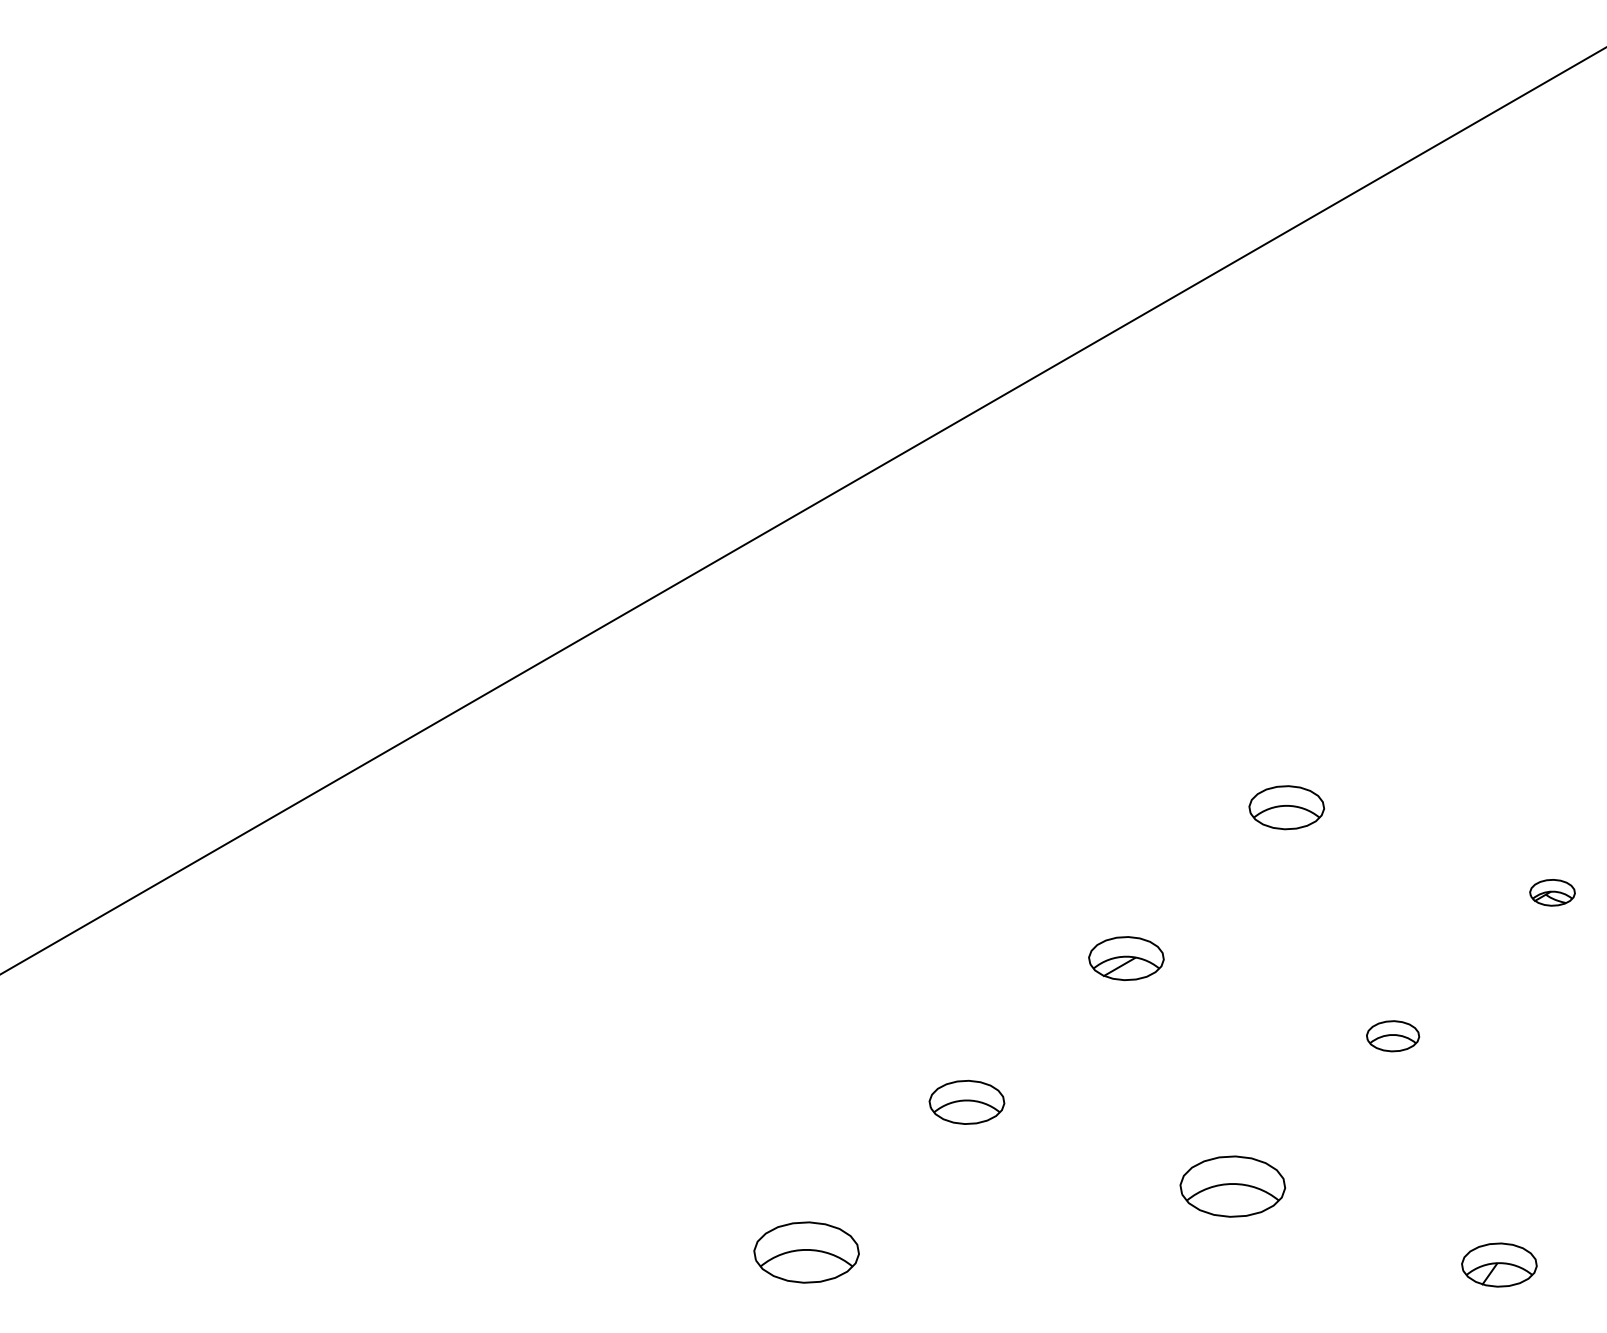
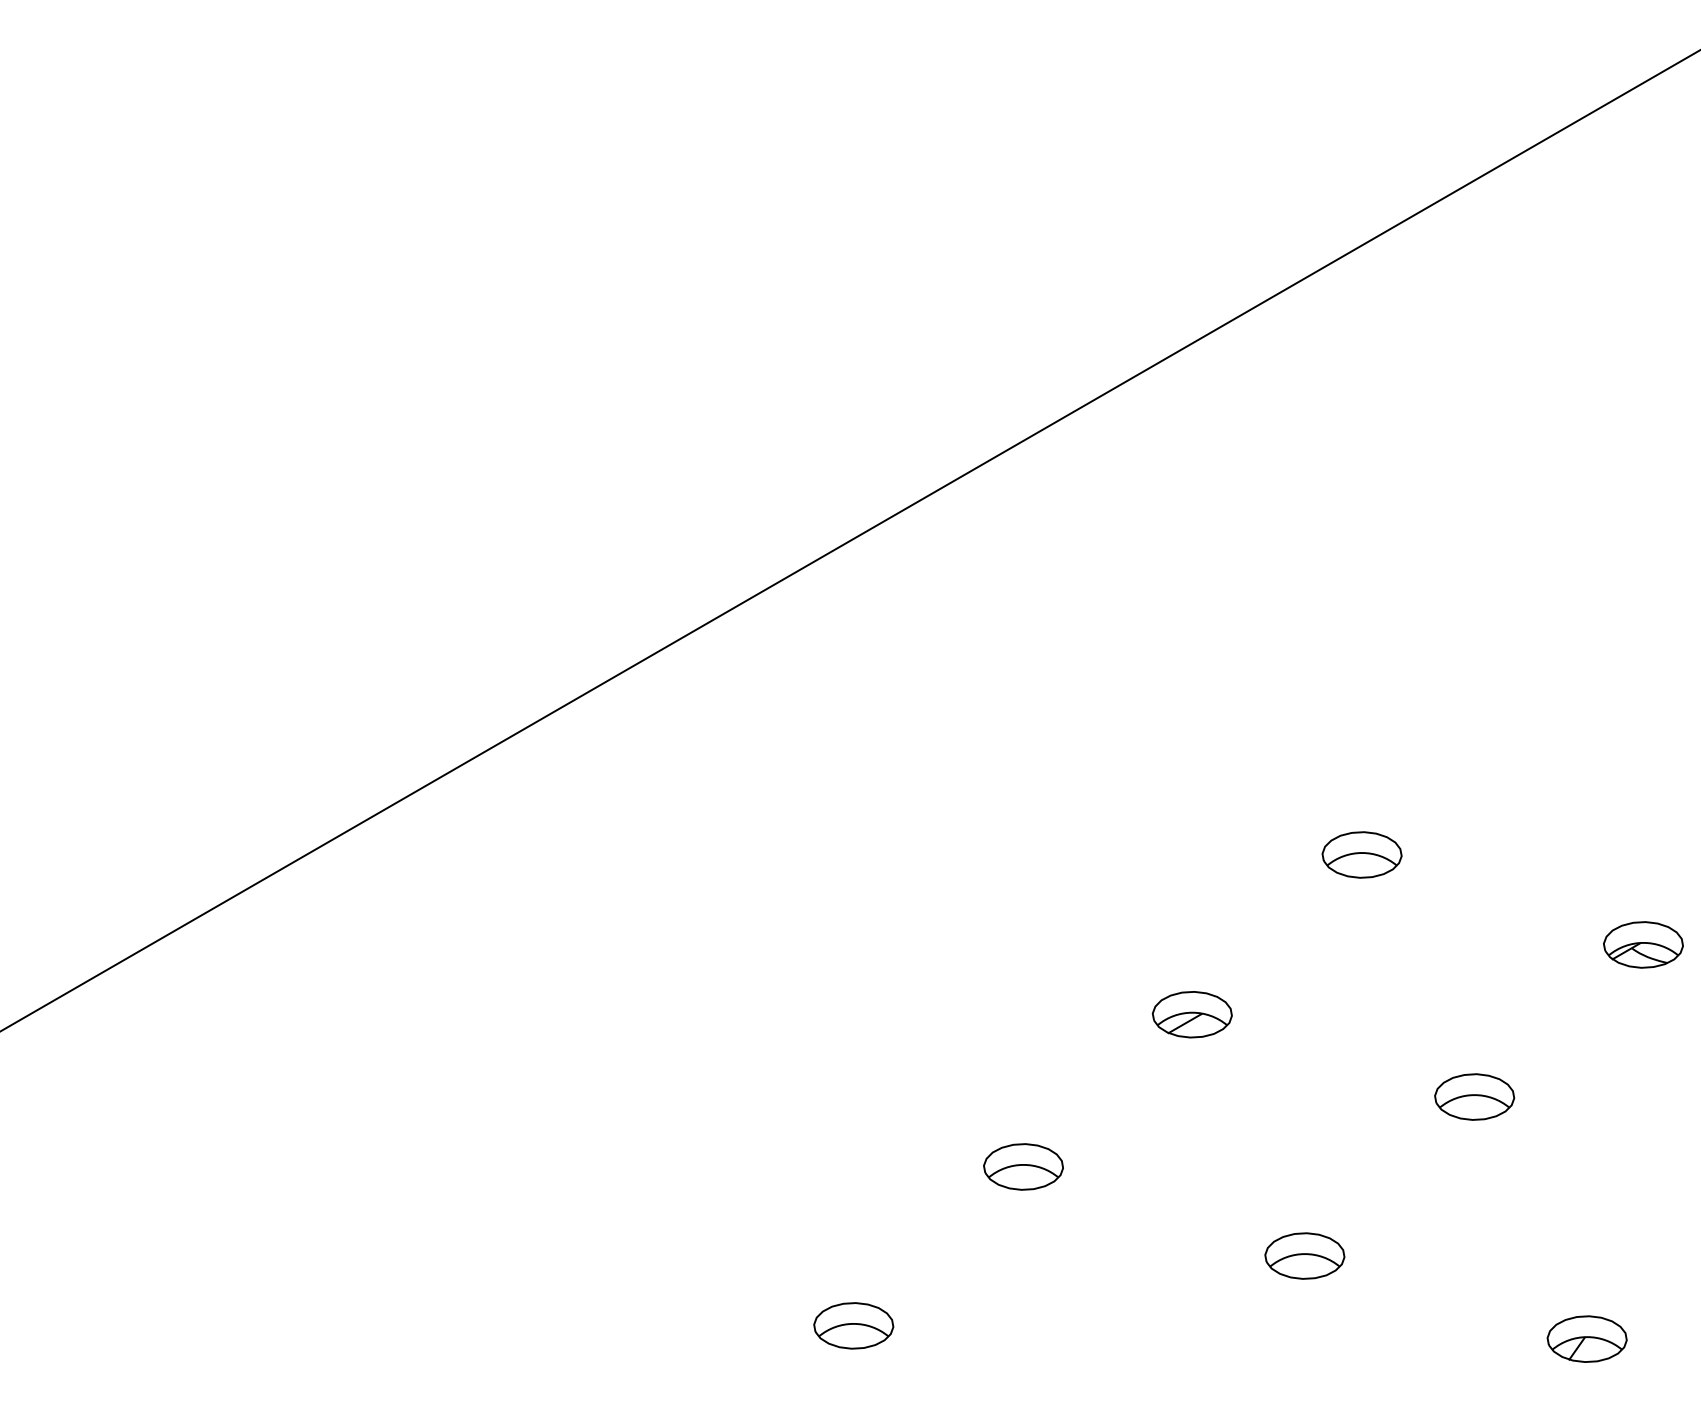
part: (1552, 892) -> (1643, 944), size x1.67
part: (1392, 1035) -> (1474, 1096), size x1.43
part: (1232, 1186) -> (1304, 1255), size x0.71
part: (806, 1252) -> (853, 1325), size x0.71

